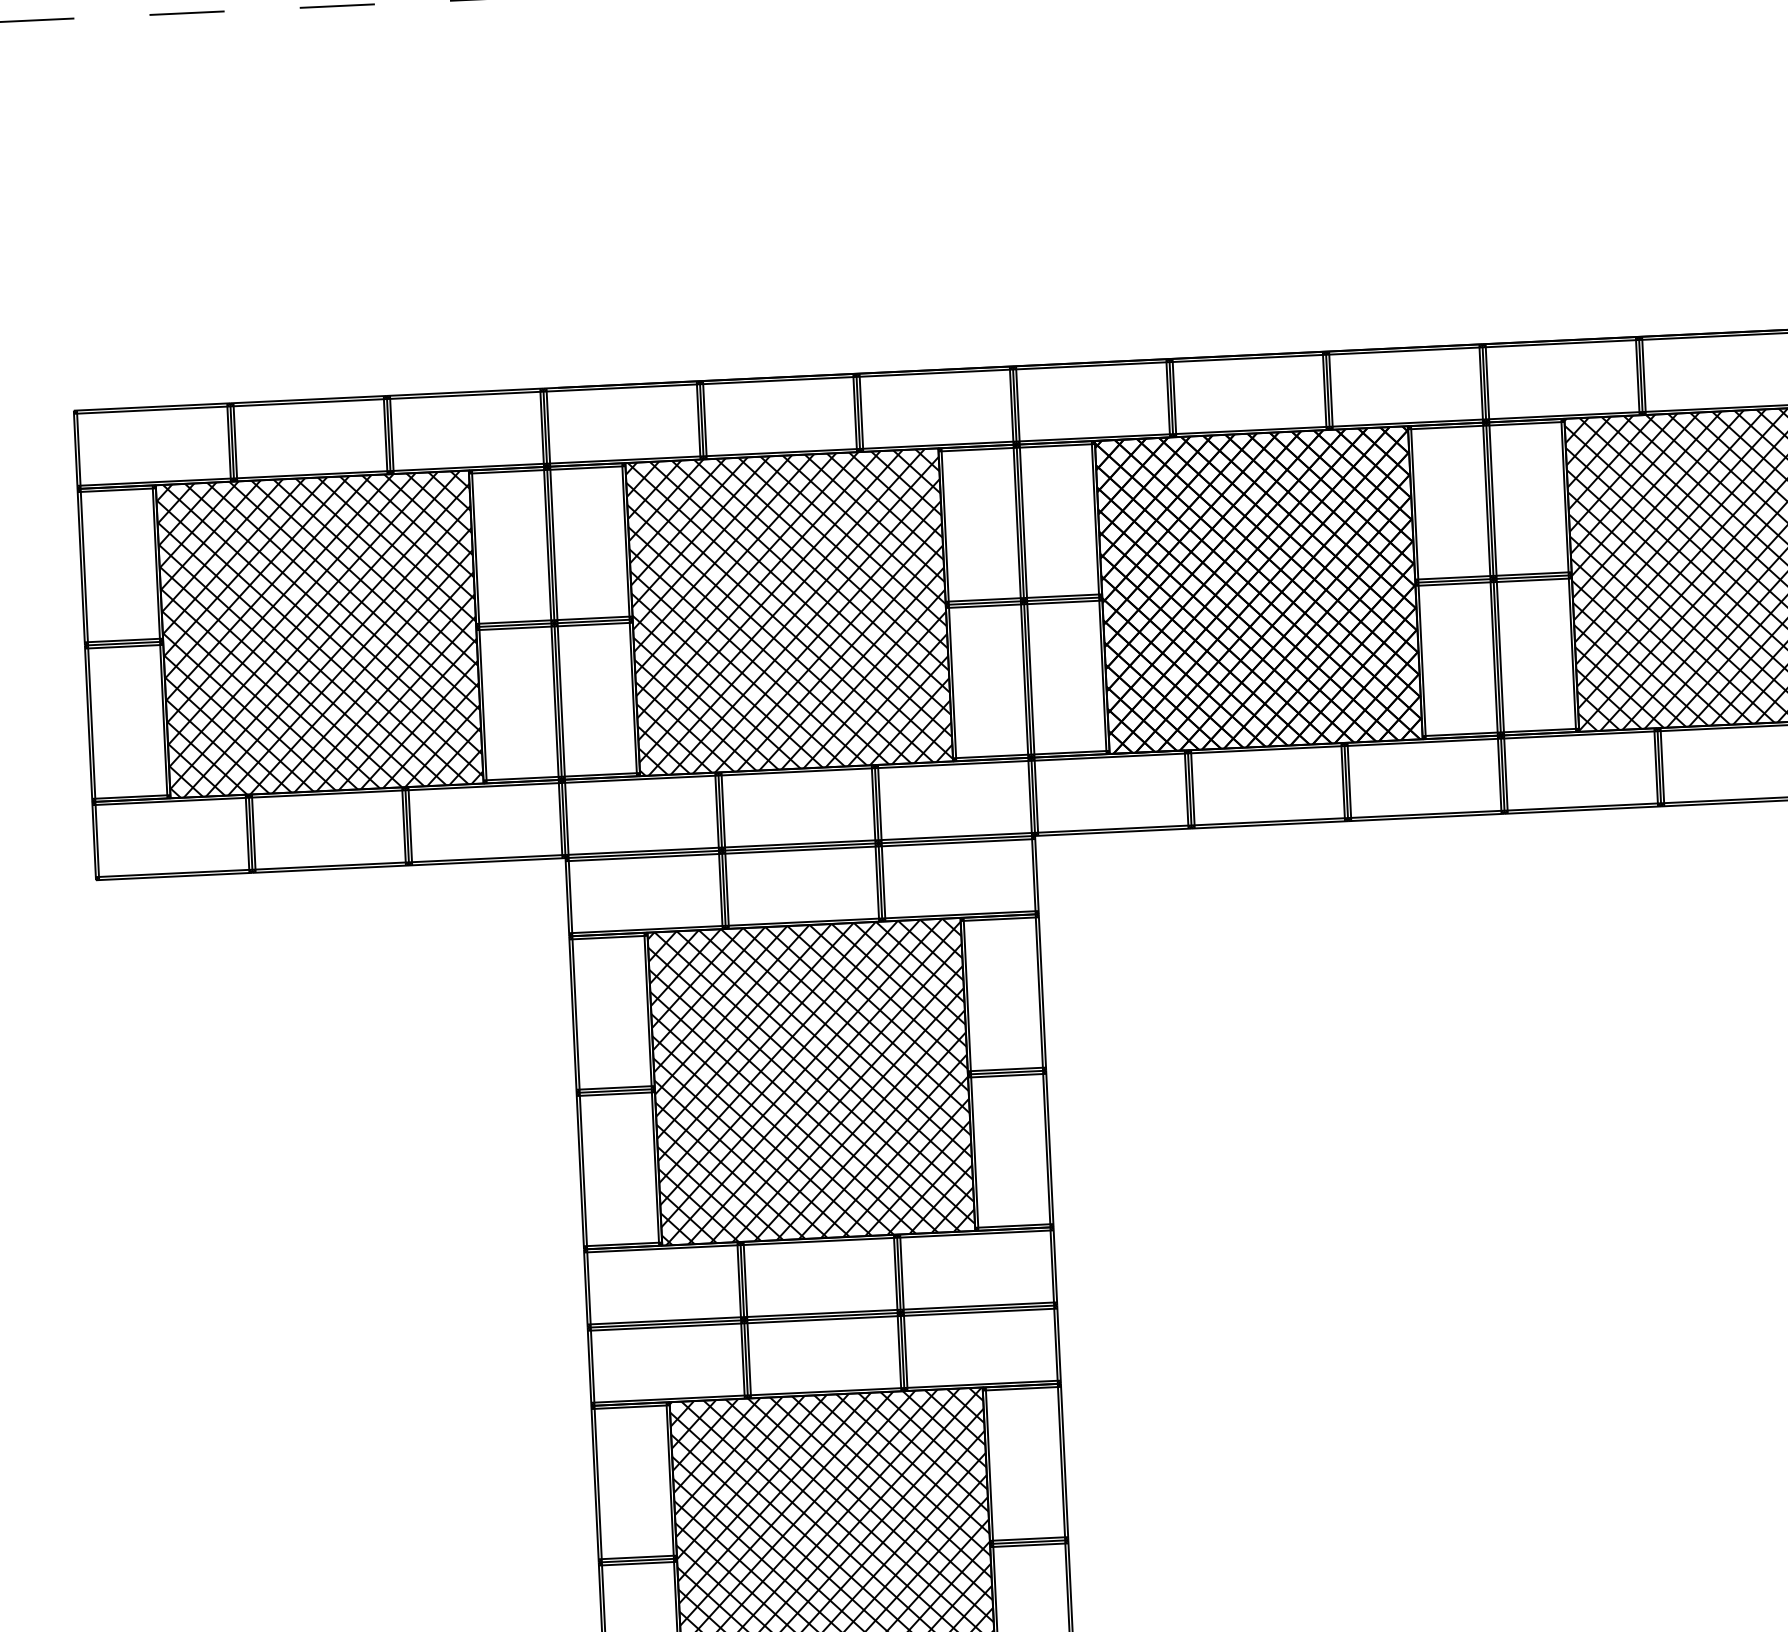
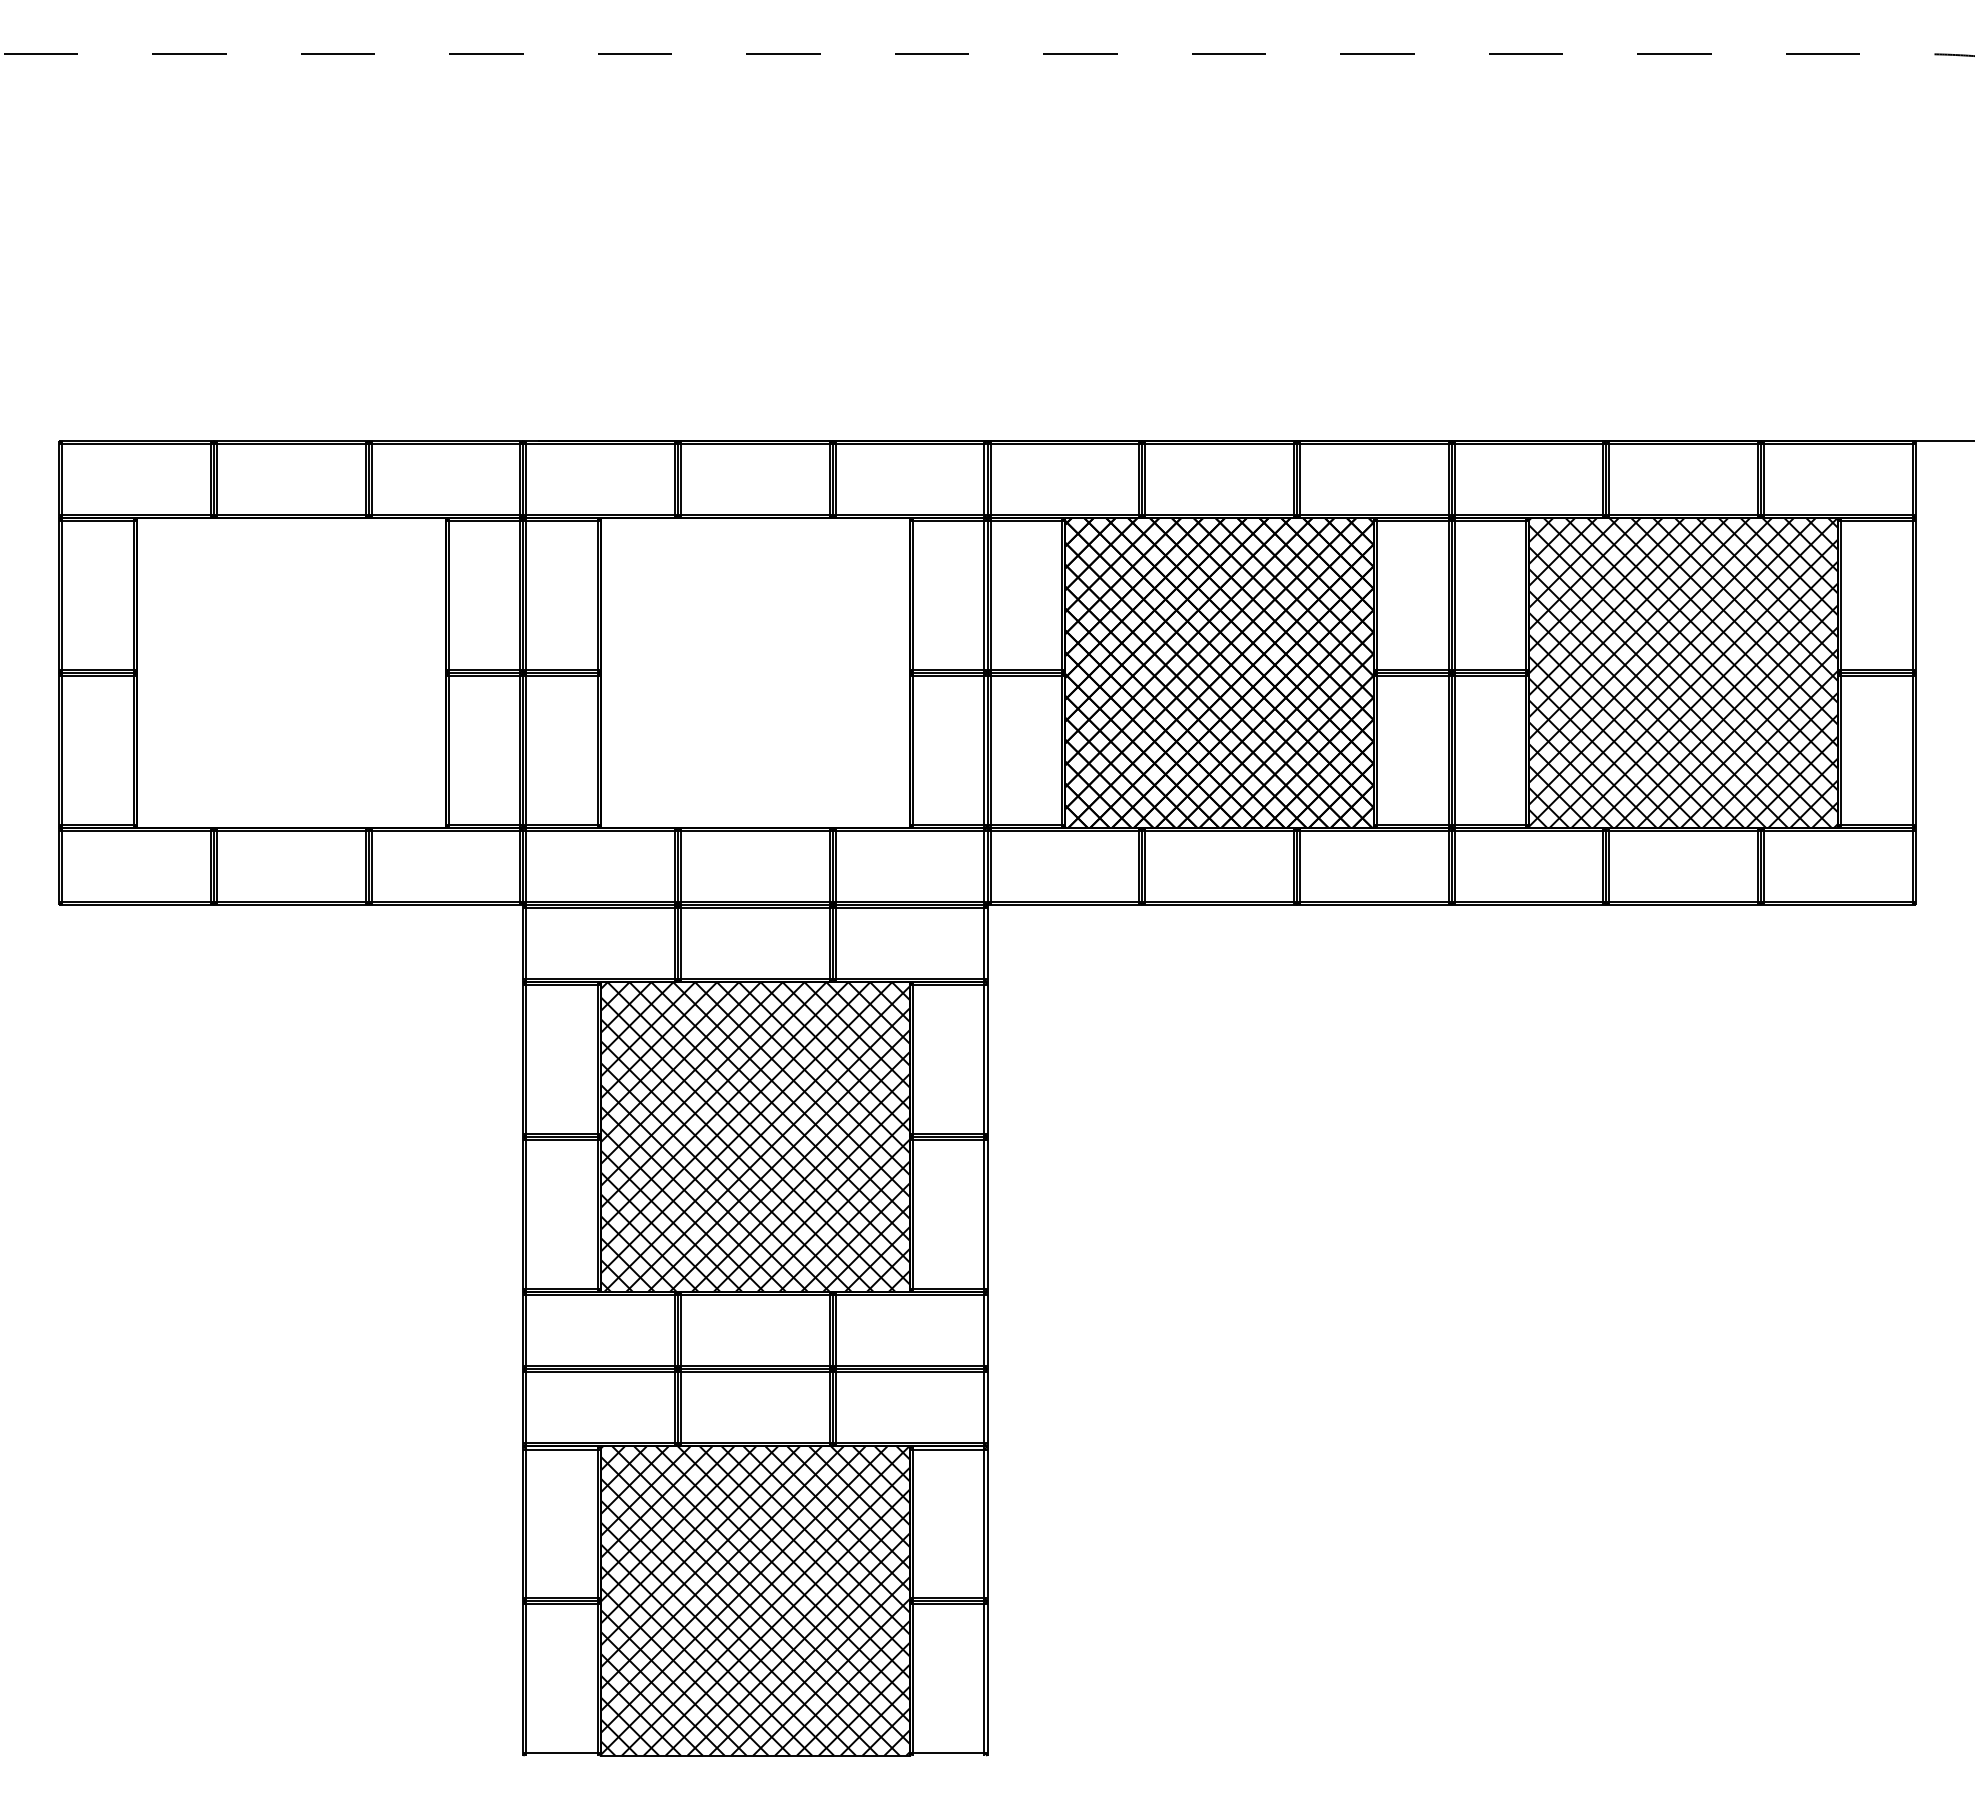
hatch: (789, 611) -> (755, 672), removed
hatch: (319, 633) -> (291, 672), removed

